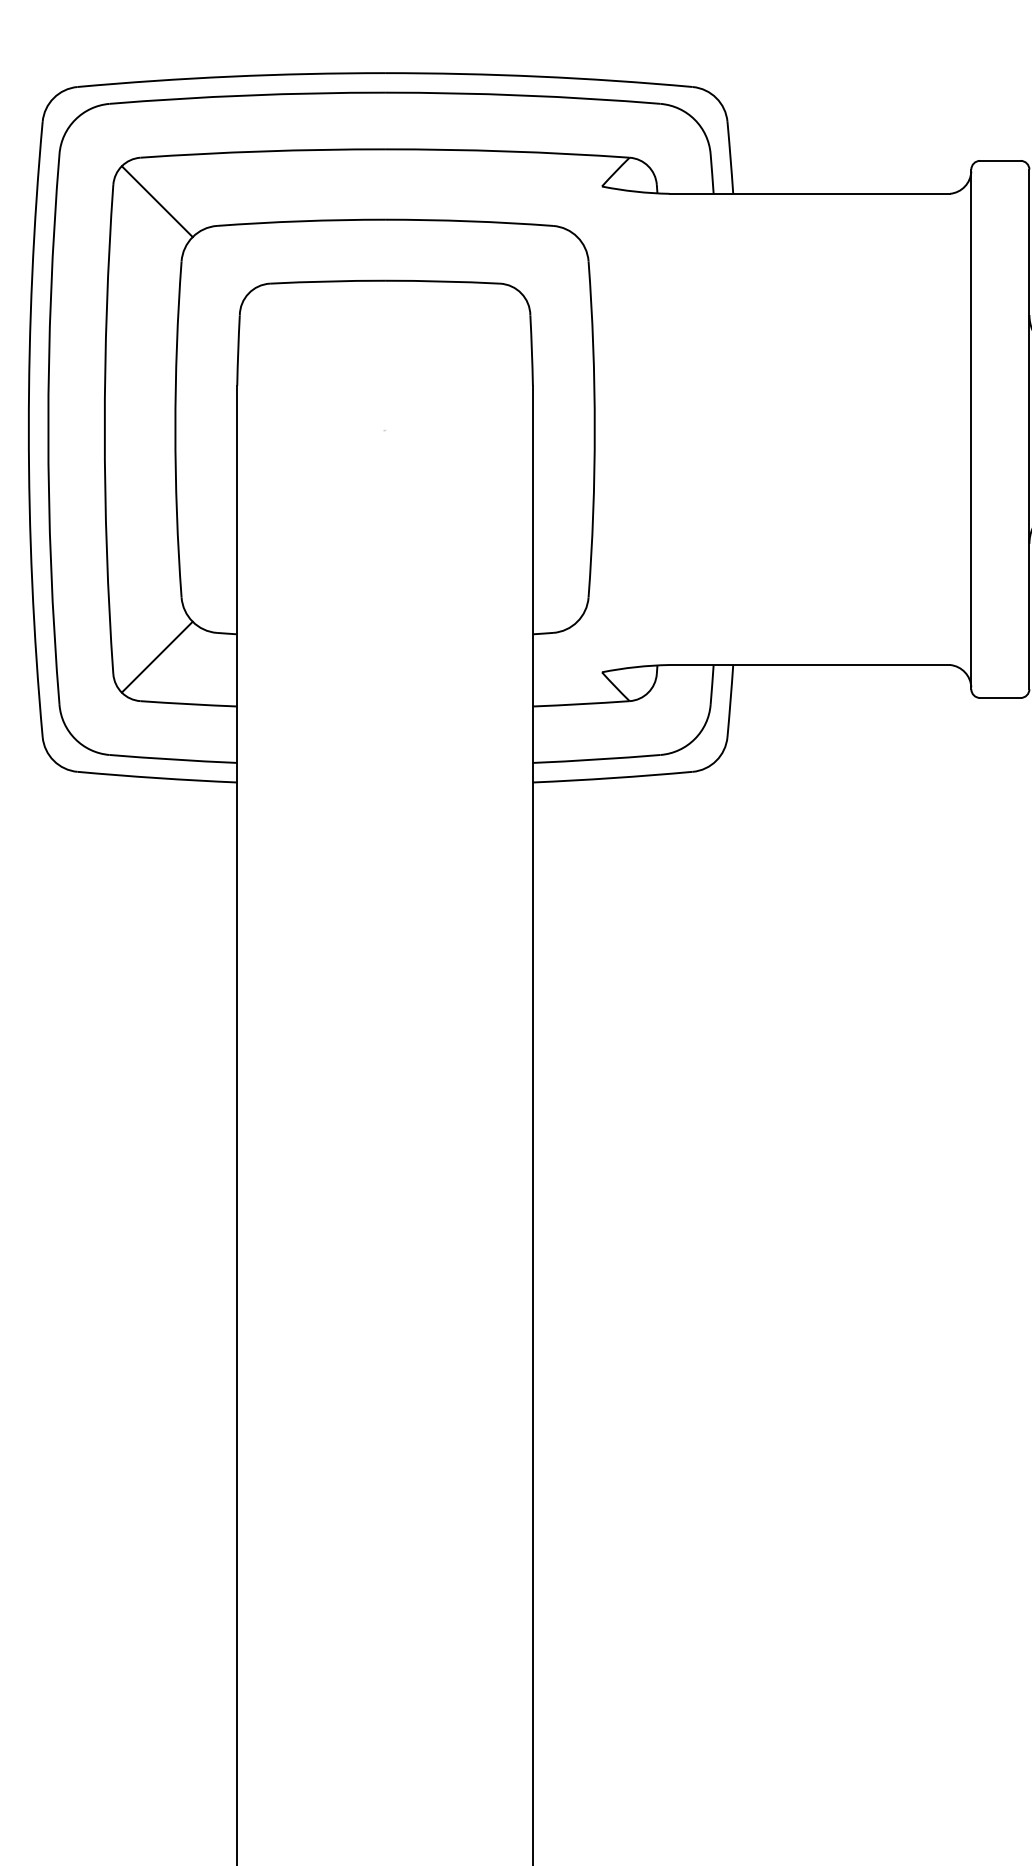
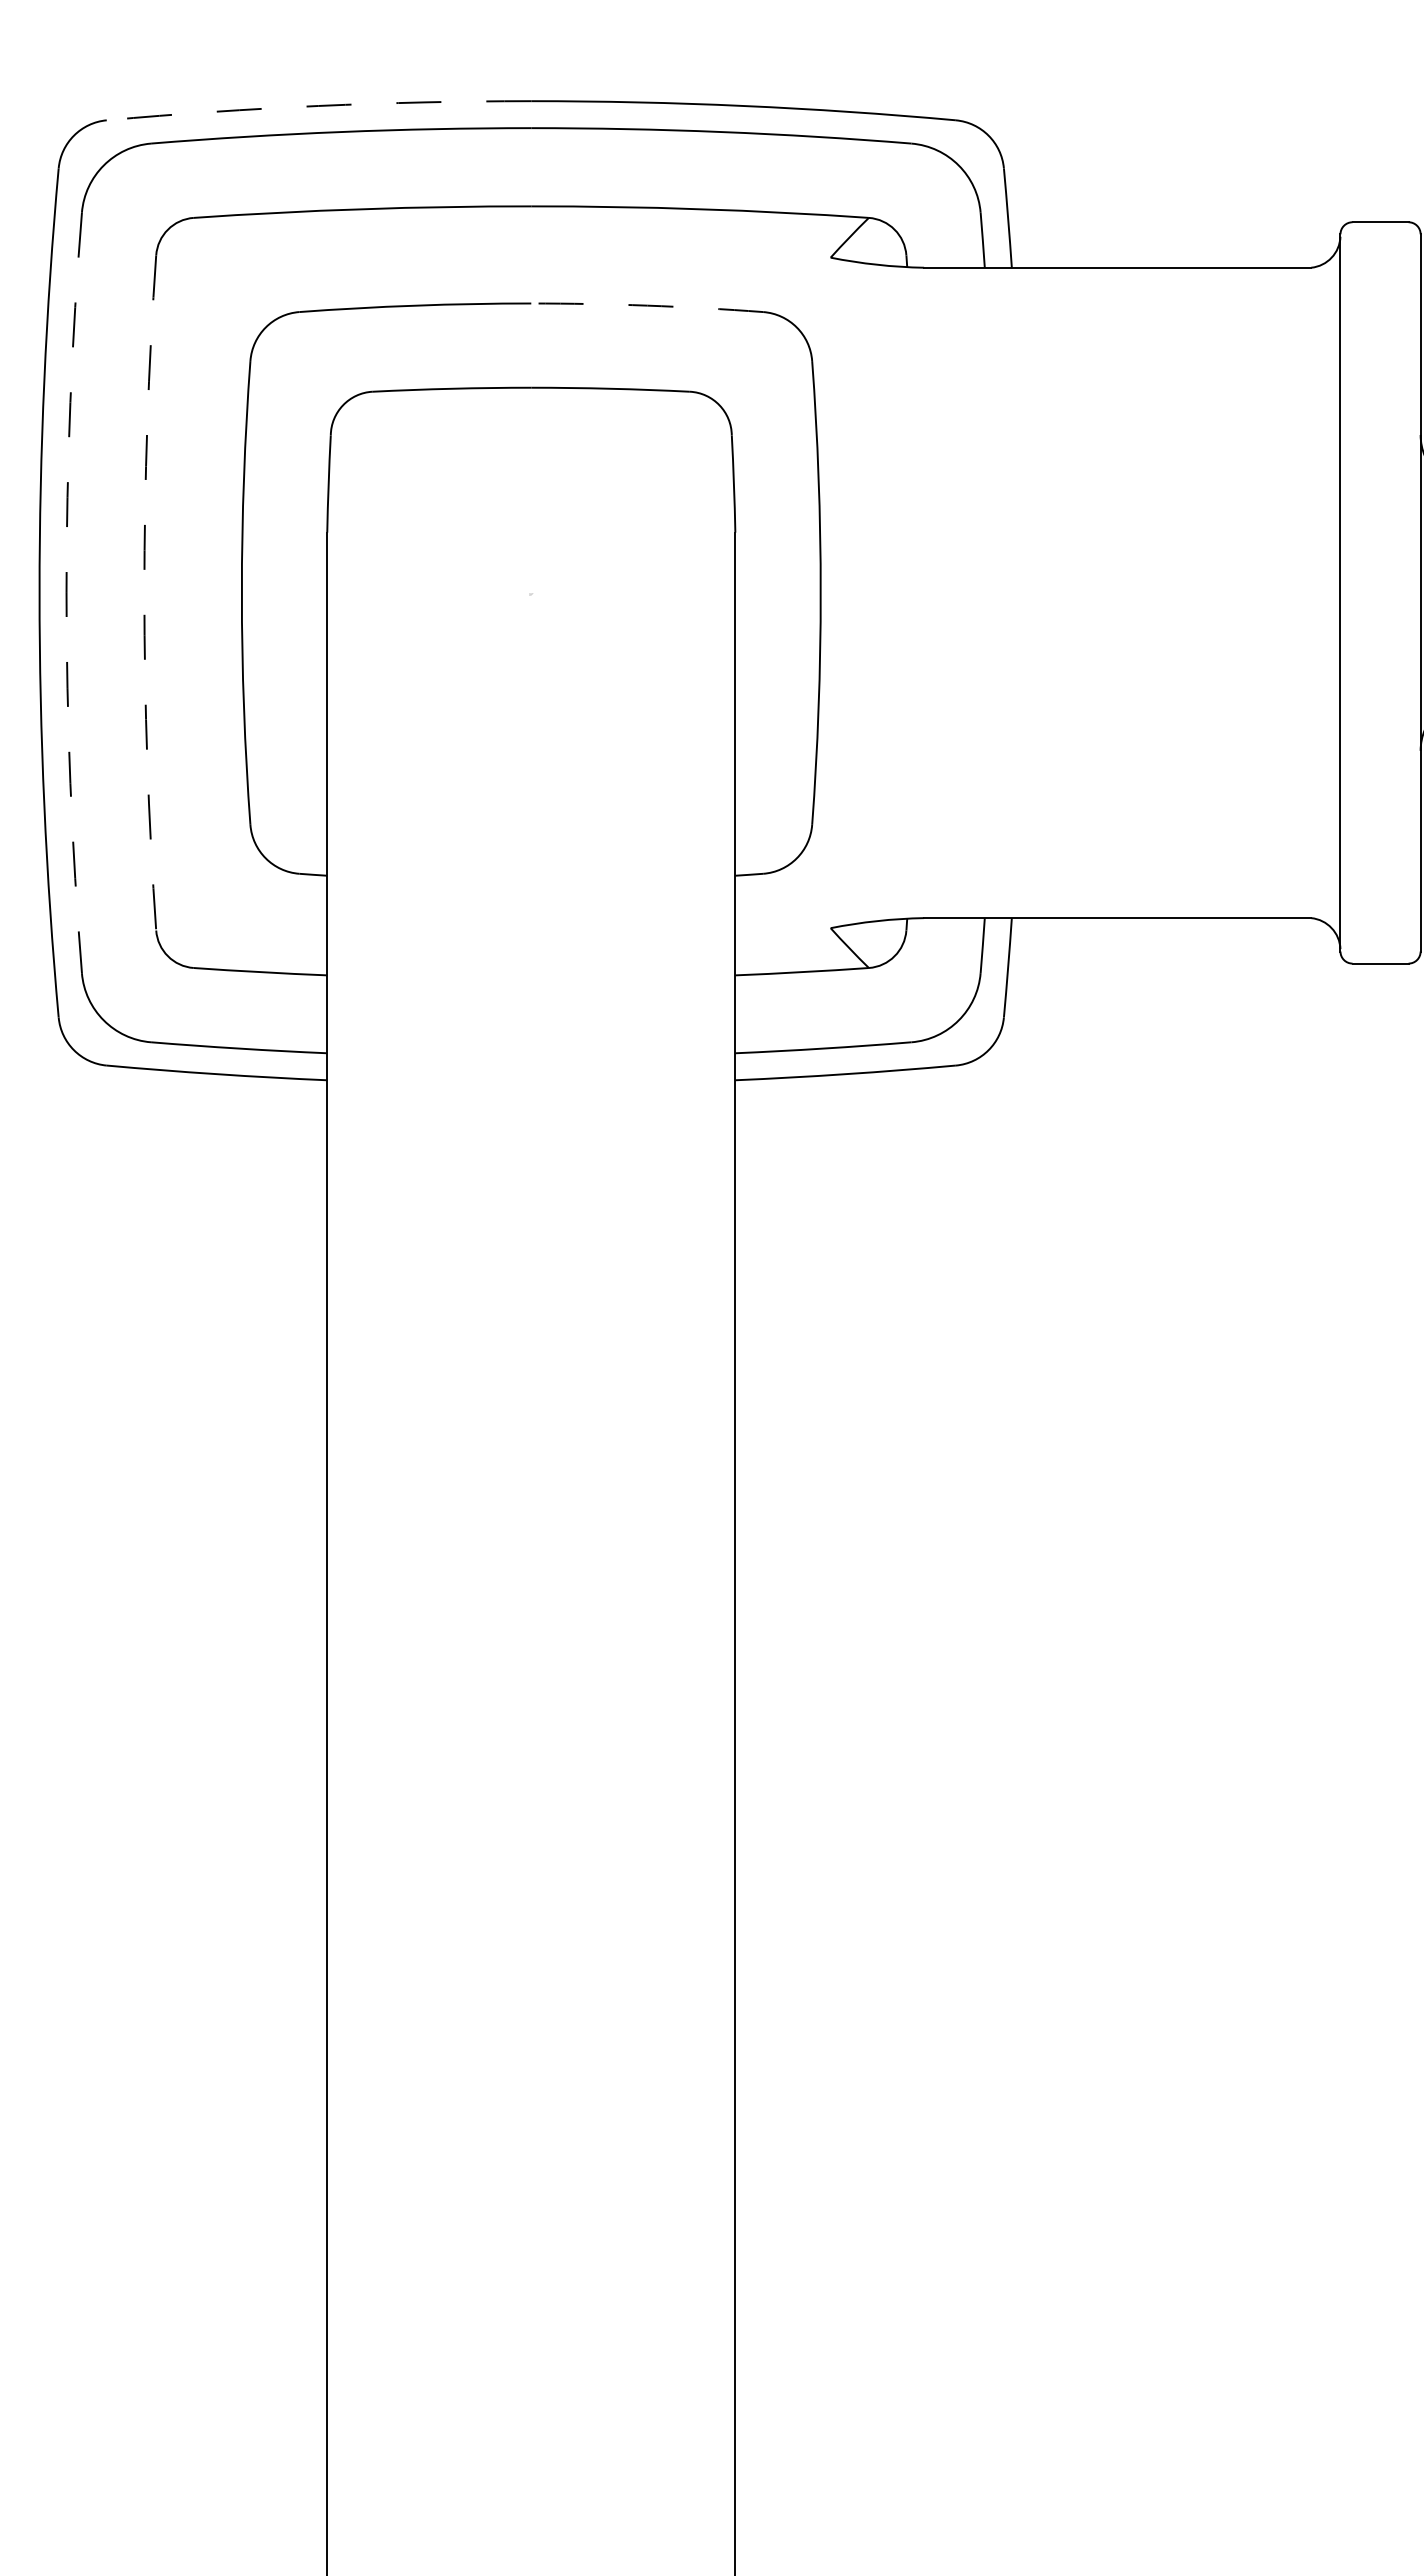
arc: (230, 76) -> (318, 105), solid -> dashed
line: (157, 201) -> (216, 278), removed
arc: (469, 221) -> (647, 305), solid -> dashed
arc: (48, 429) -> (66, 592), solid -> dashed
arc: (104, 429) -> (144, 592), solid -> dashed
line: (157, 657) -> (216, 907), removed

